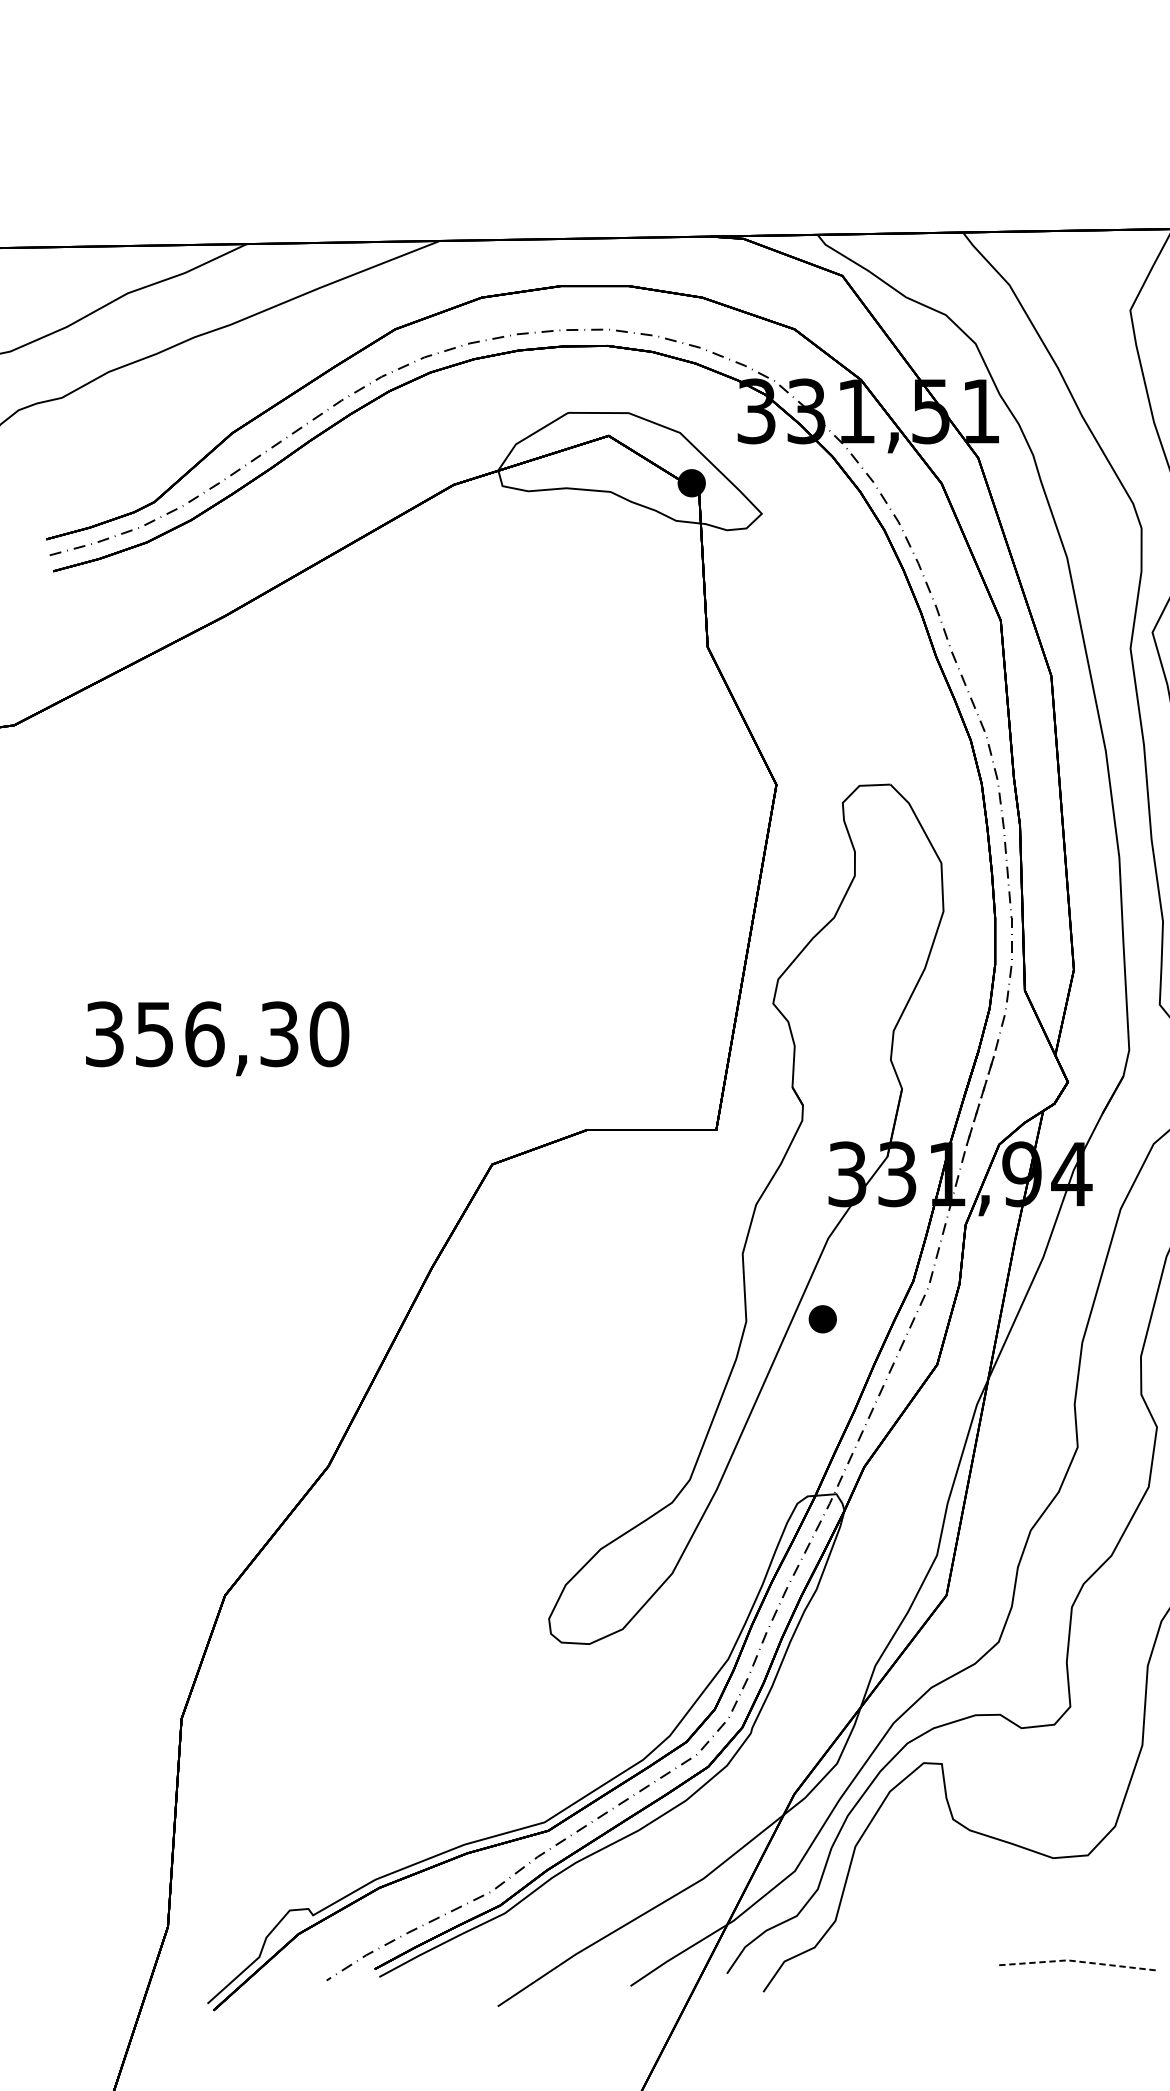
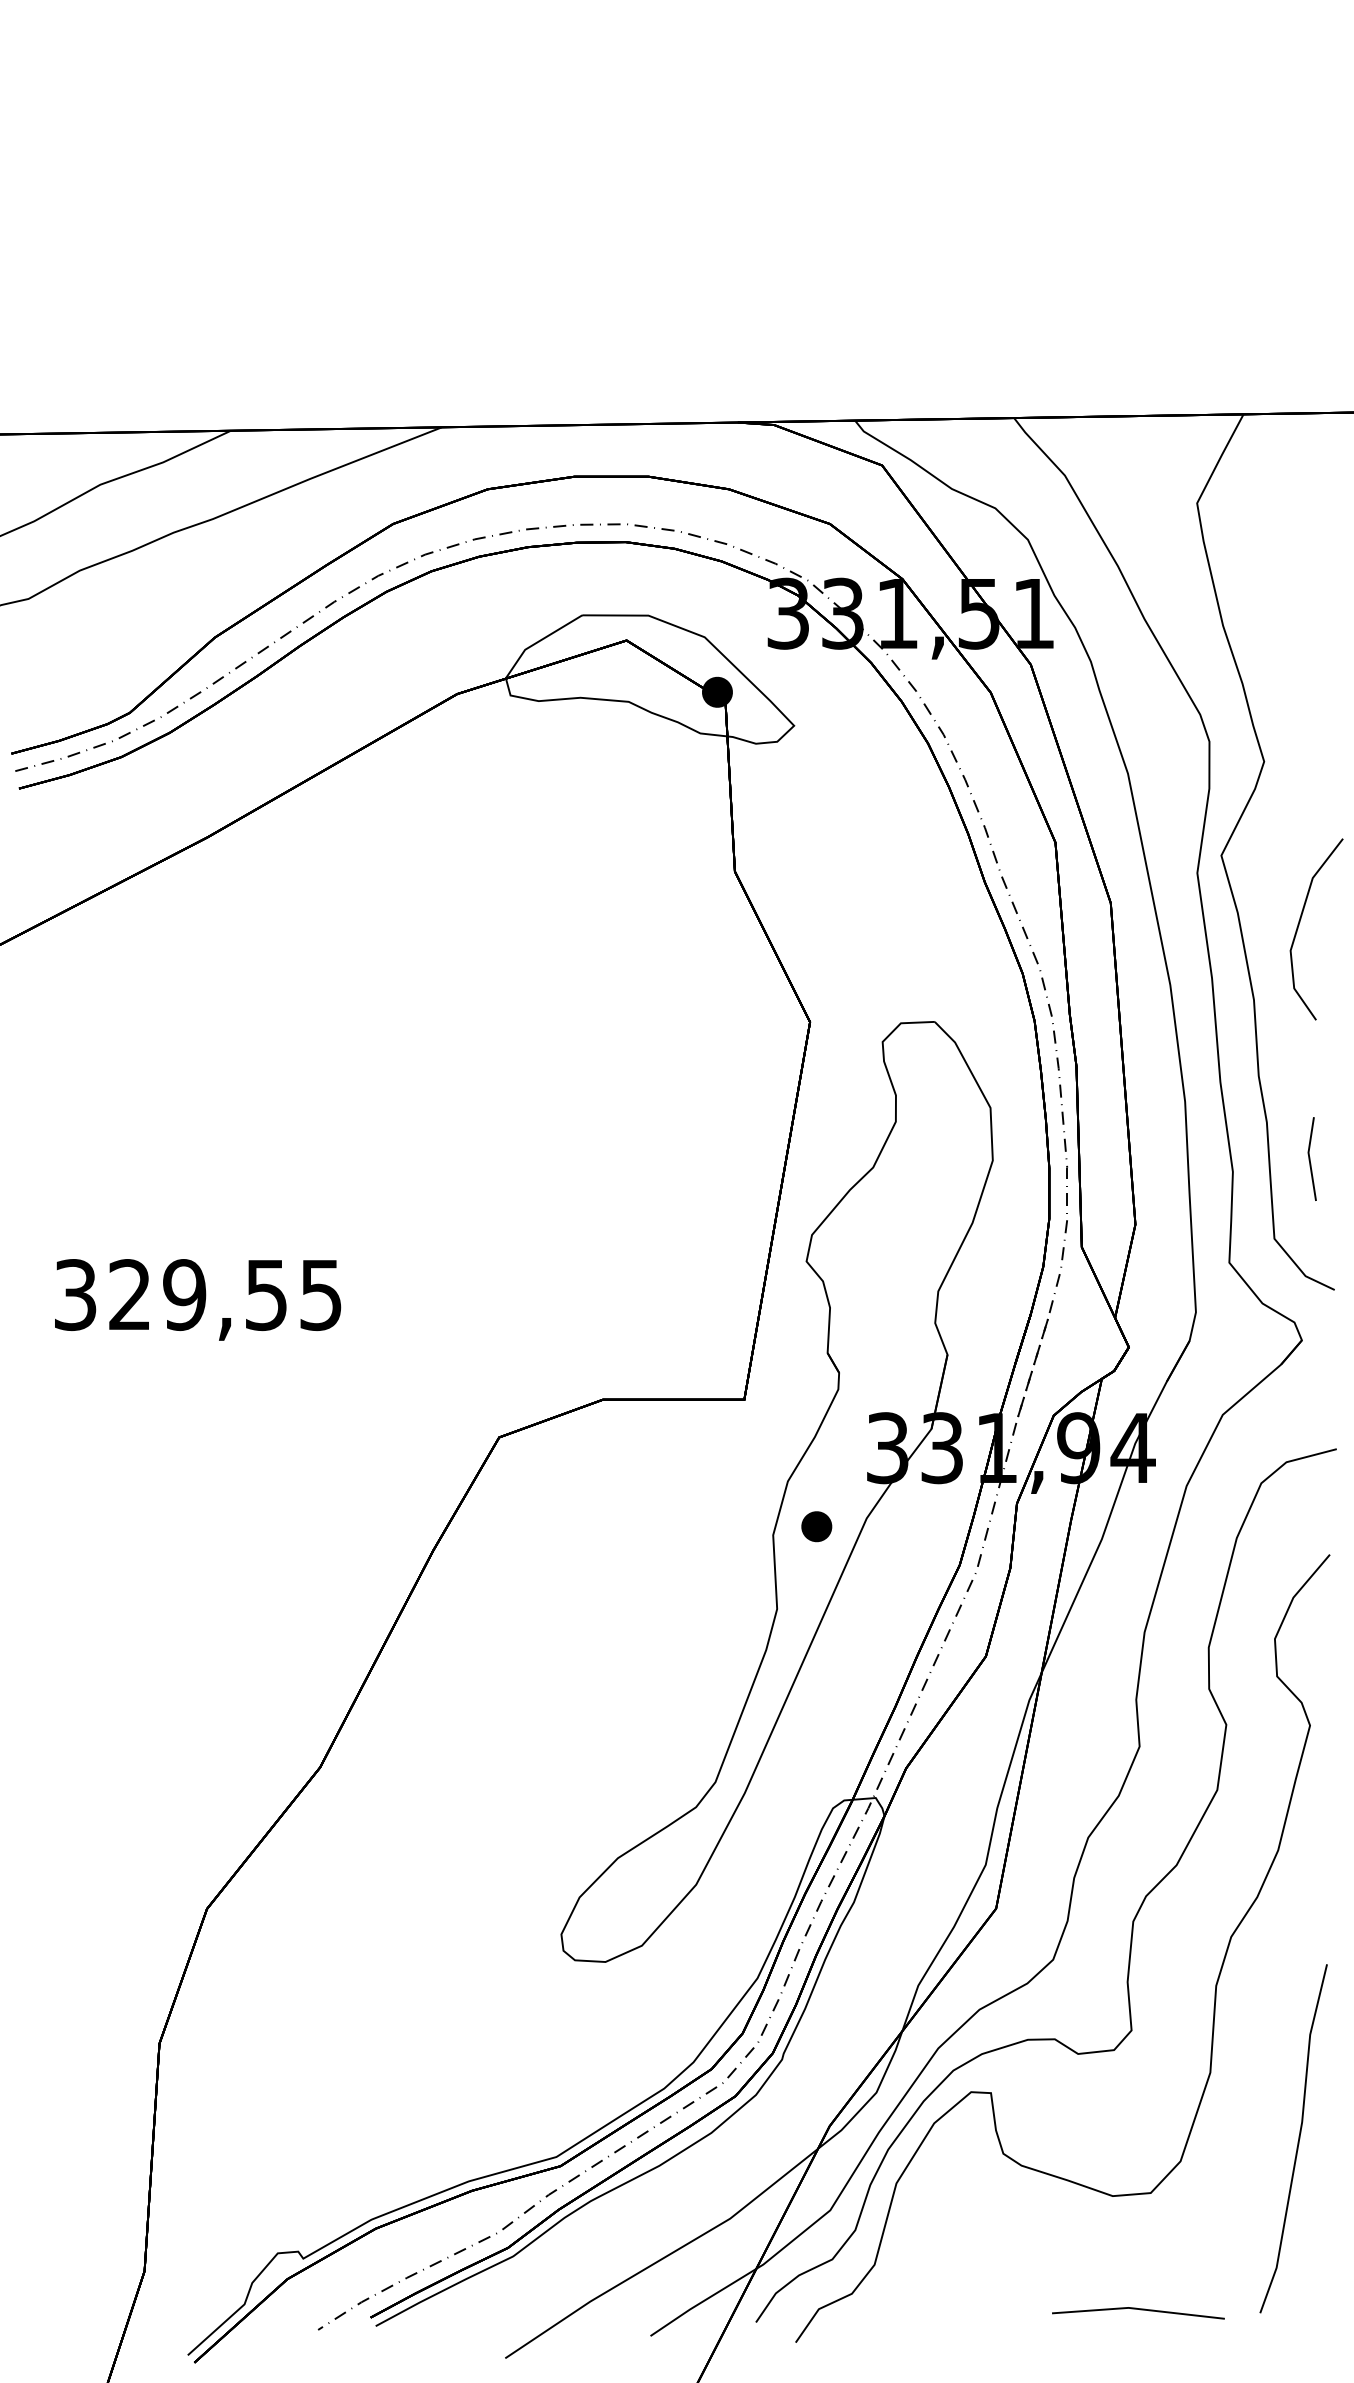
text: (241, 1034) -> (225, 1295), 356,30 -> 329,55
part: (822, 1319) -> (816, 1526), moved
line: (1075, 1960) -> (1137, 2308), dashed -> solid

